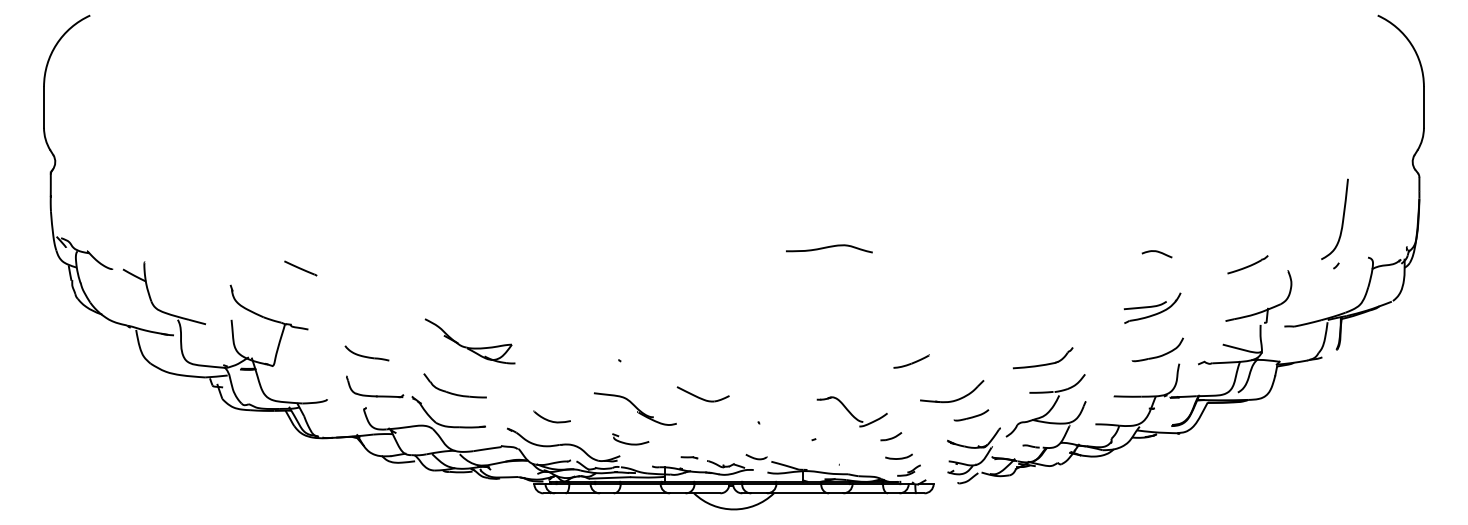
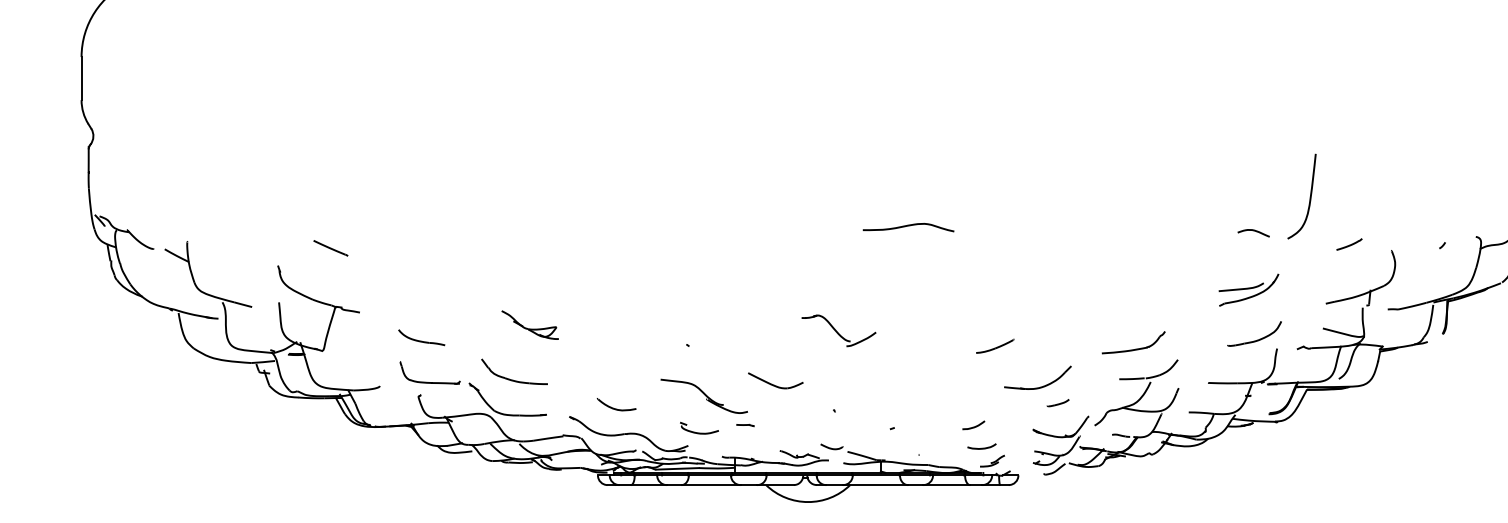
curve: (1342, 218) -> (1309, 195), moved
part: (1247, 264) -> (1348, 244), size x0.6
line: (300, 268) -> (330, 248), moved
part: (469, 341) -> (529, 325), size x0.6
part: (851, 411) -> (838, 330), moved
part: (971, 415) -> (1058, 403), size x0.6
line: (689, 457) -> (745, 425), moved

